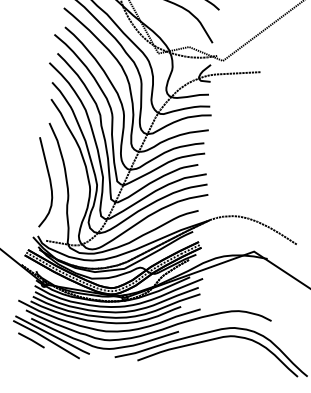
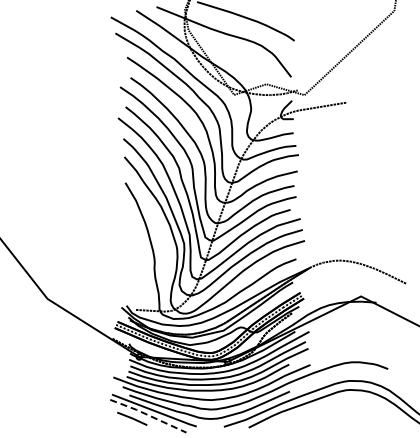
curve: (49, 182) -> (132, 246), removed
line: (46, 339) -> (148, 415), solid -> dashed

